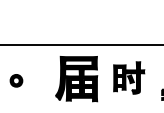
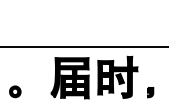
part: (128, 77) -> (117, 76), size x1.43
part: (16, 80) -> (15, 91), moved

